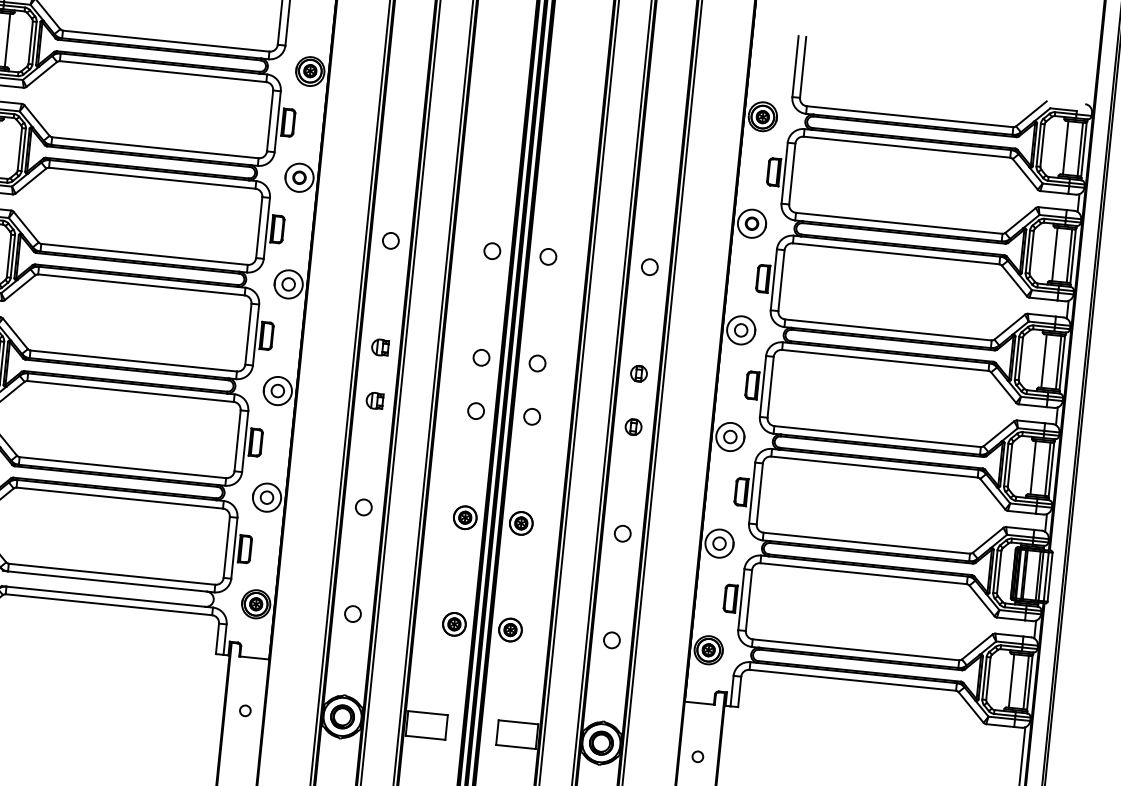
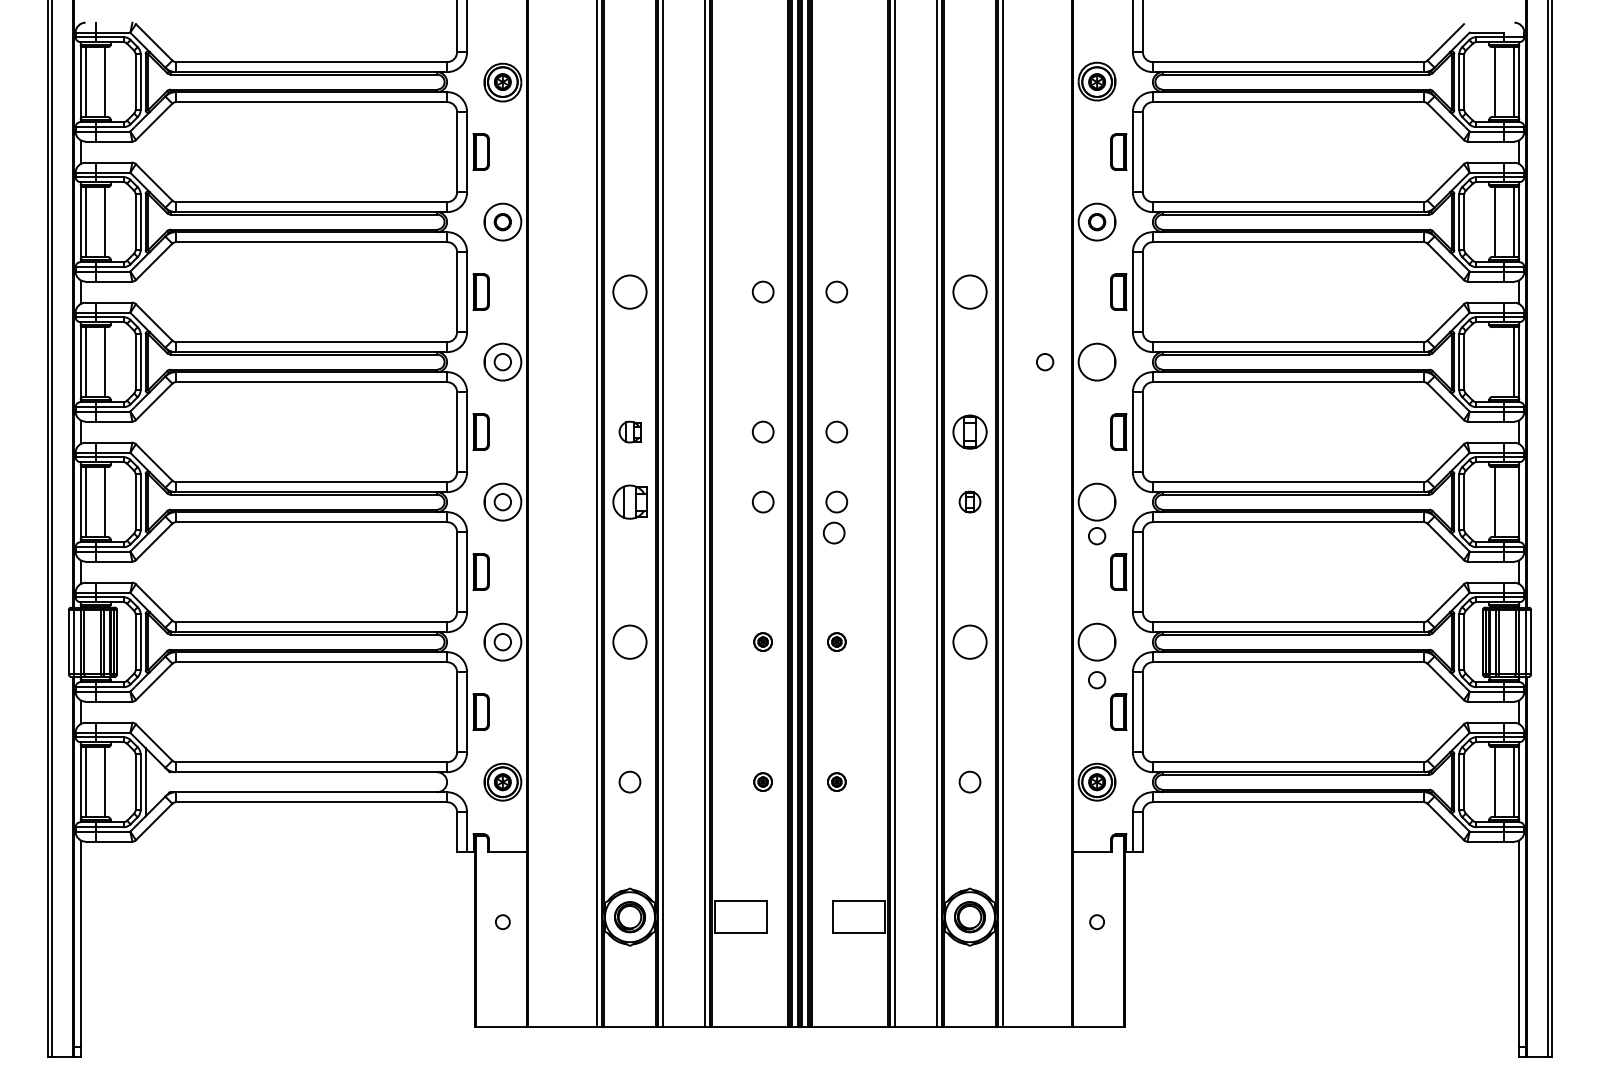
circle: (390, 240) -> (629, 291), size x1.6
circle: (649, 266) -> (969, 291), size x1.6
circle: (741, 330) -> (1045, 362), moved
line: (1043, 361) -> (1494, 362), removed
part: (638, 373) -> (969, 431), size x1.6
part: (374, 400) -> (629, 501), size x1.6
circle: (730, 437) -> (1097, 536), moved
circle: (527, 439) -> (833, 532), added
line: (1047, 469) -> (1513, 502), removed
circle: (363, 506) -> (629, 641), size x1.6
part: (464, 517) -> (762, 641), size x0.6
part: (521, 522) -> (836, 641), size x0.6
circle: (622, 533) -> (969, 641), size x1.6
circle: (719, 543) -> (1097, 680), moved
part: (453, 623) -> (762, 781), size x0.6
part: (510, 629) -> (836, 781), size x0.6

